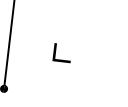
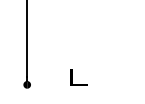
line: (55, 52) -> (72, 77), moved

